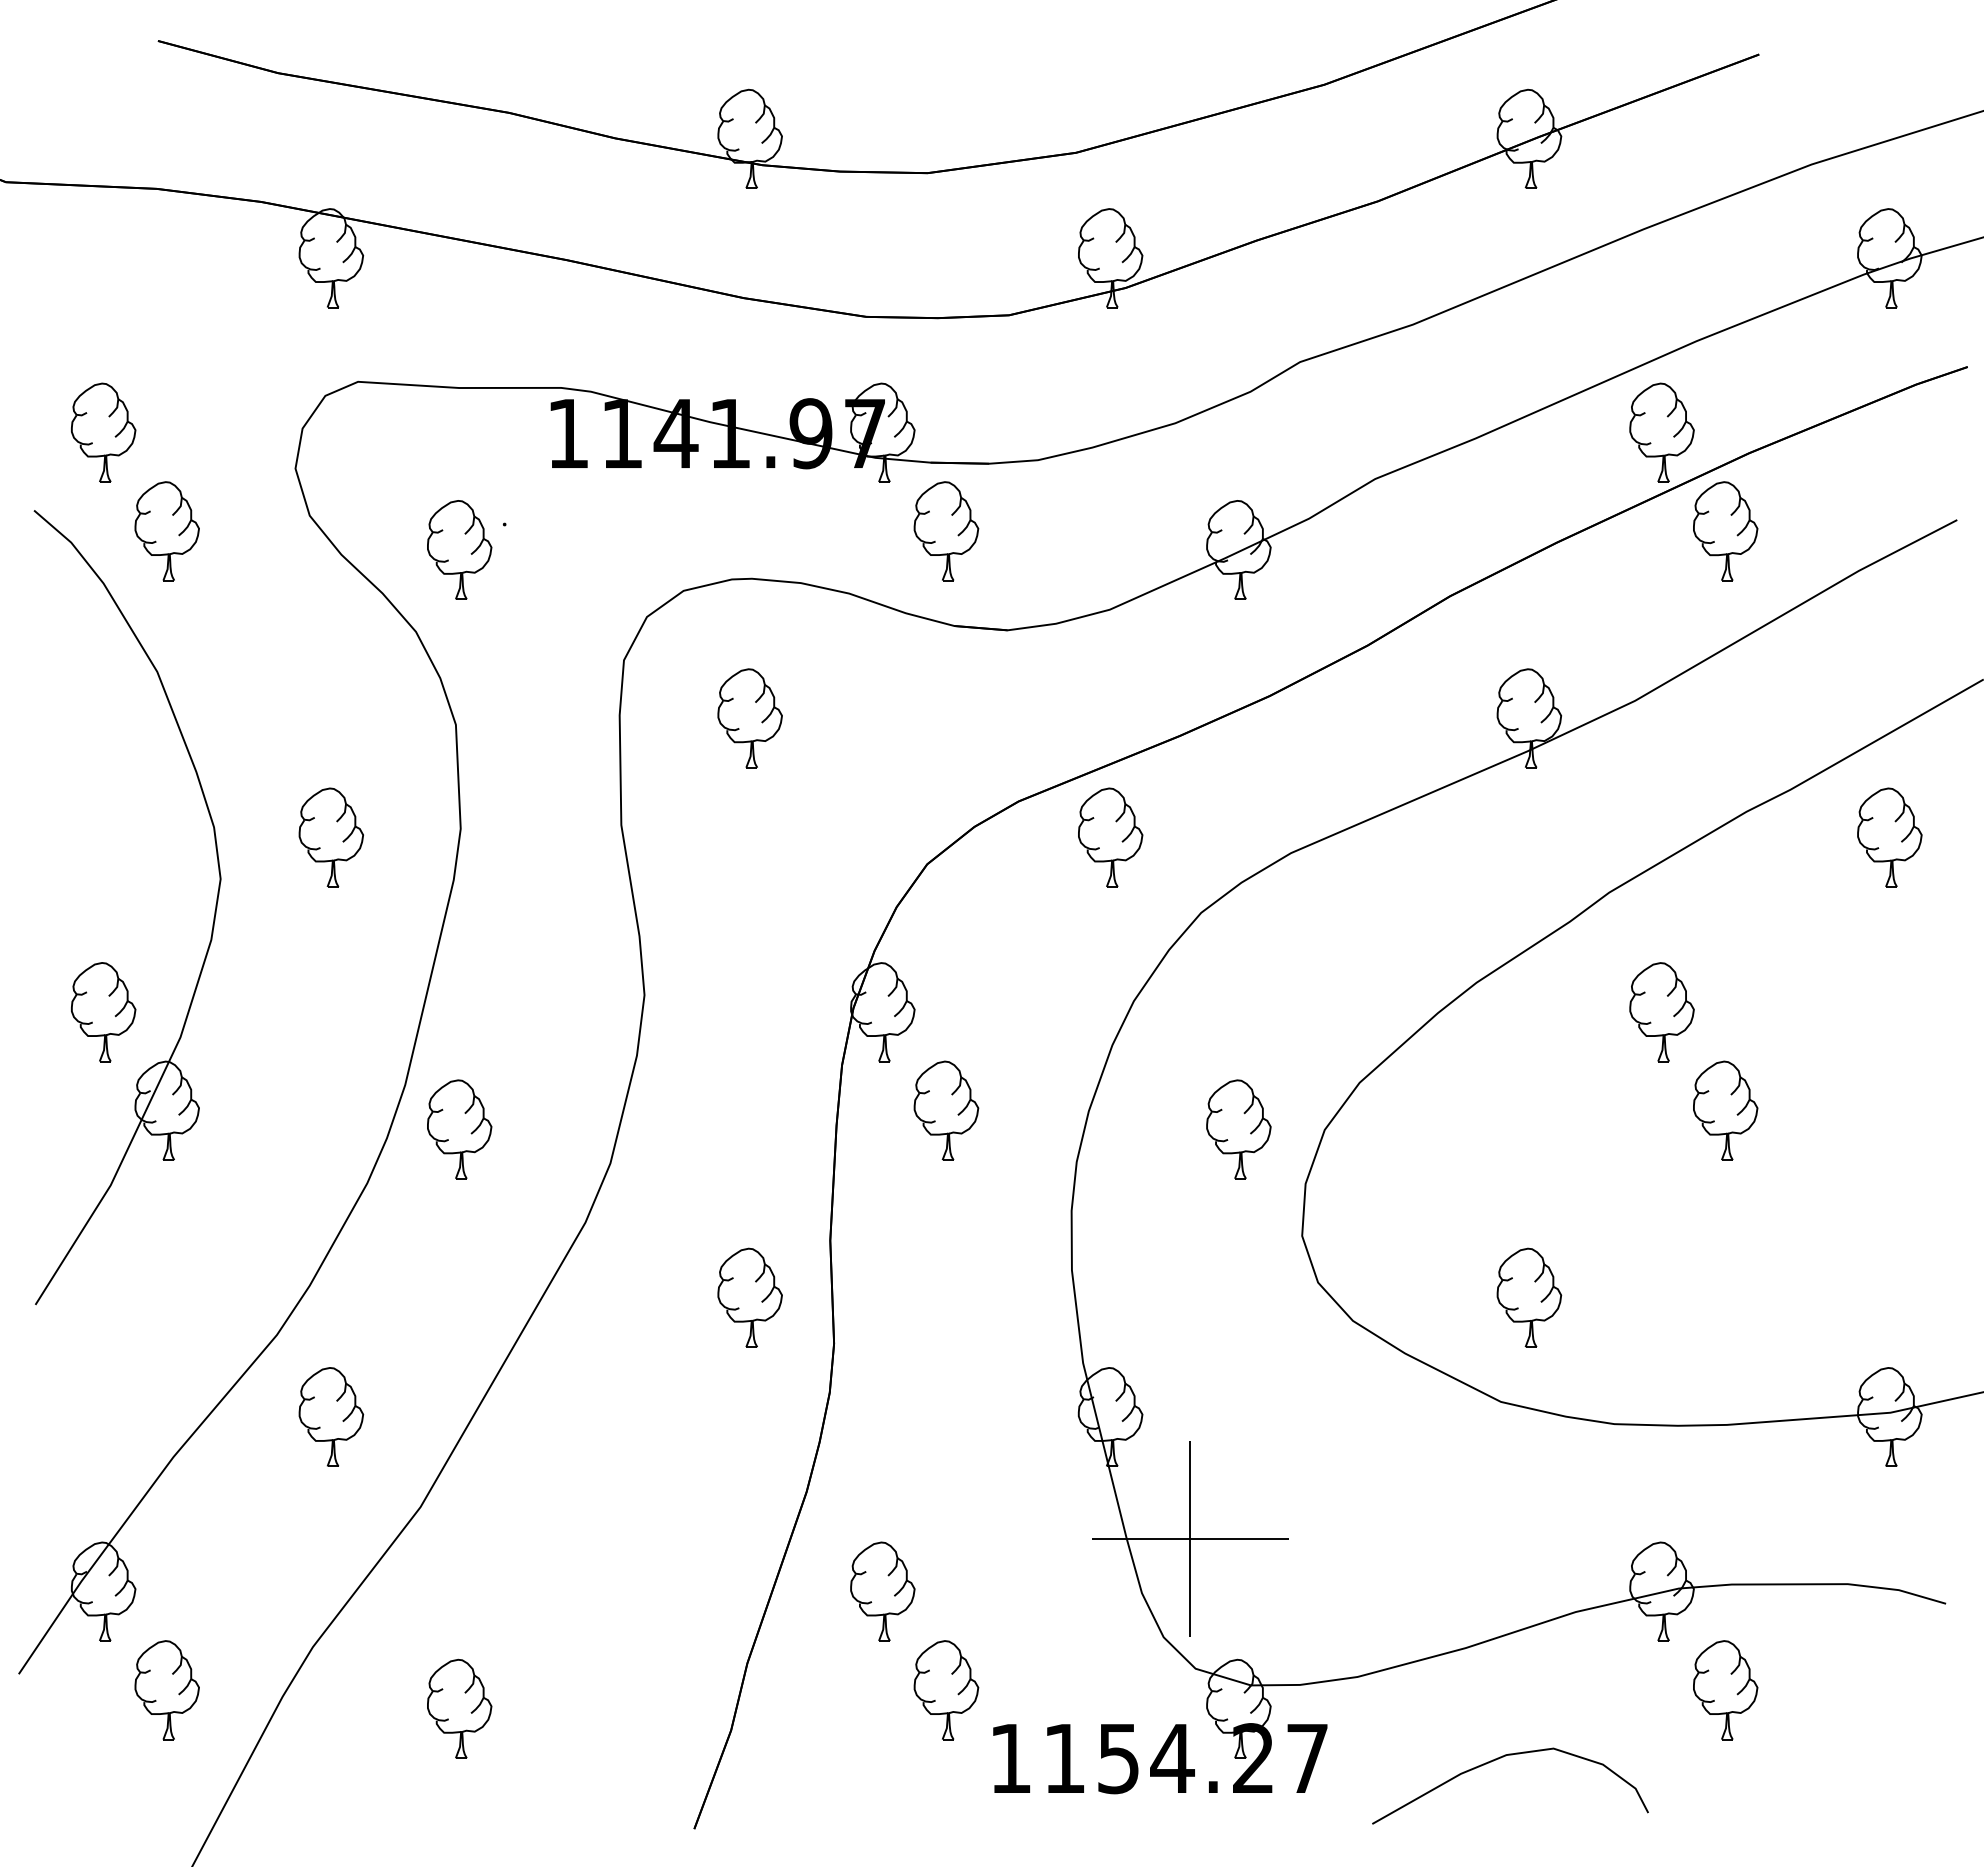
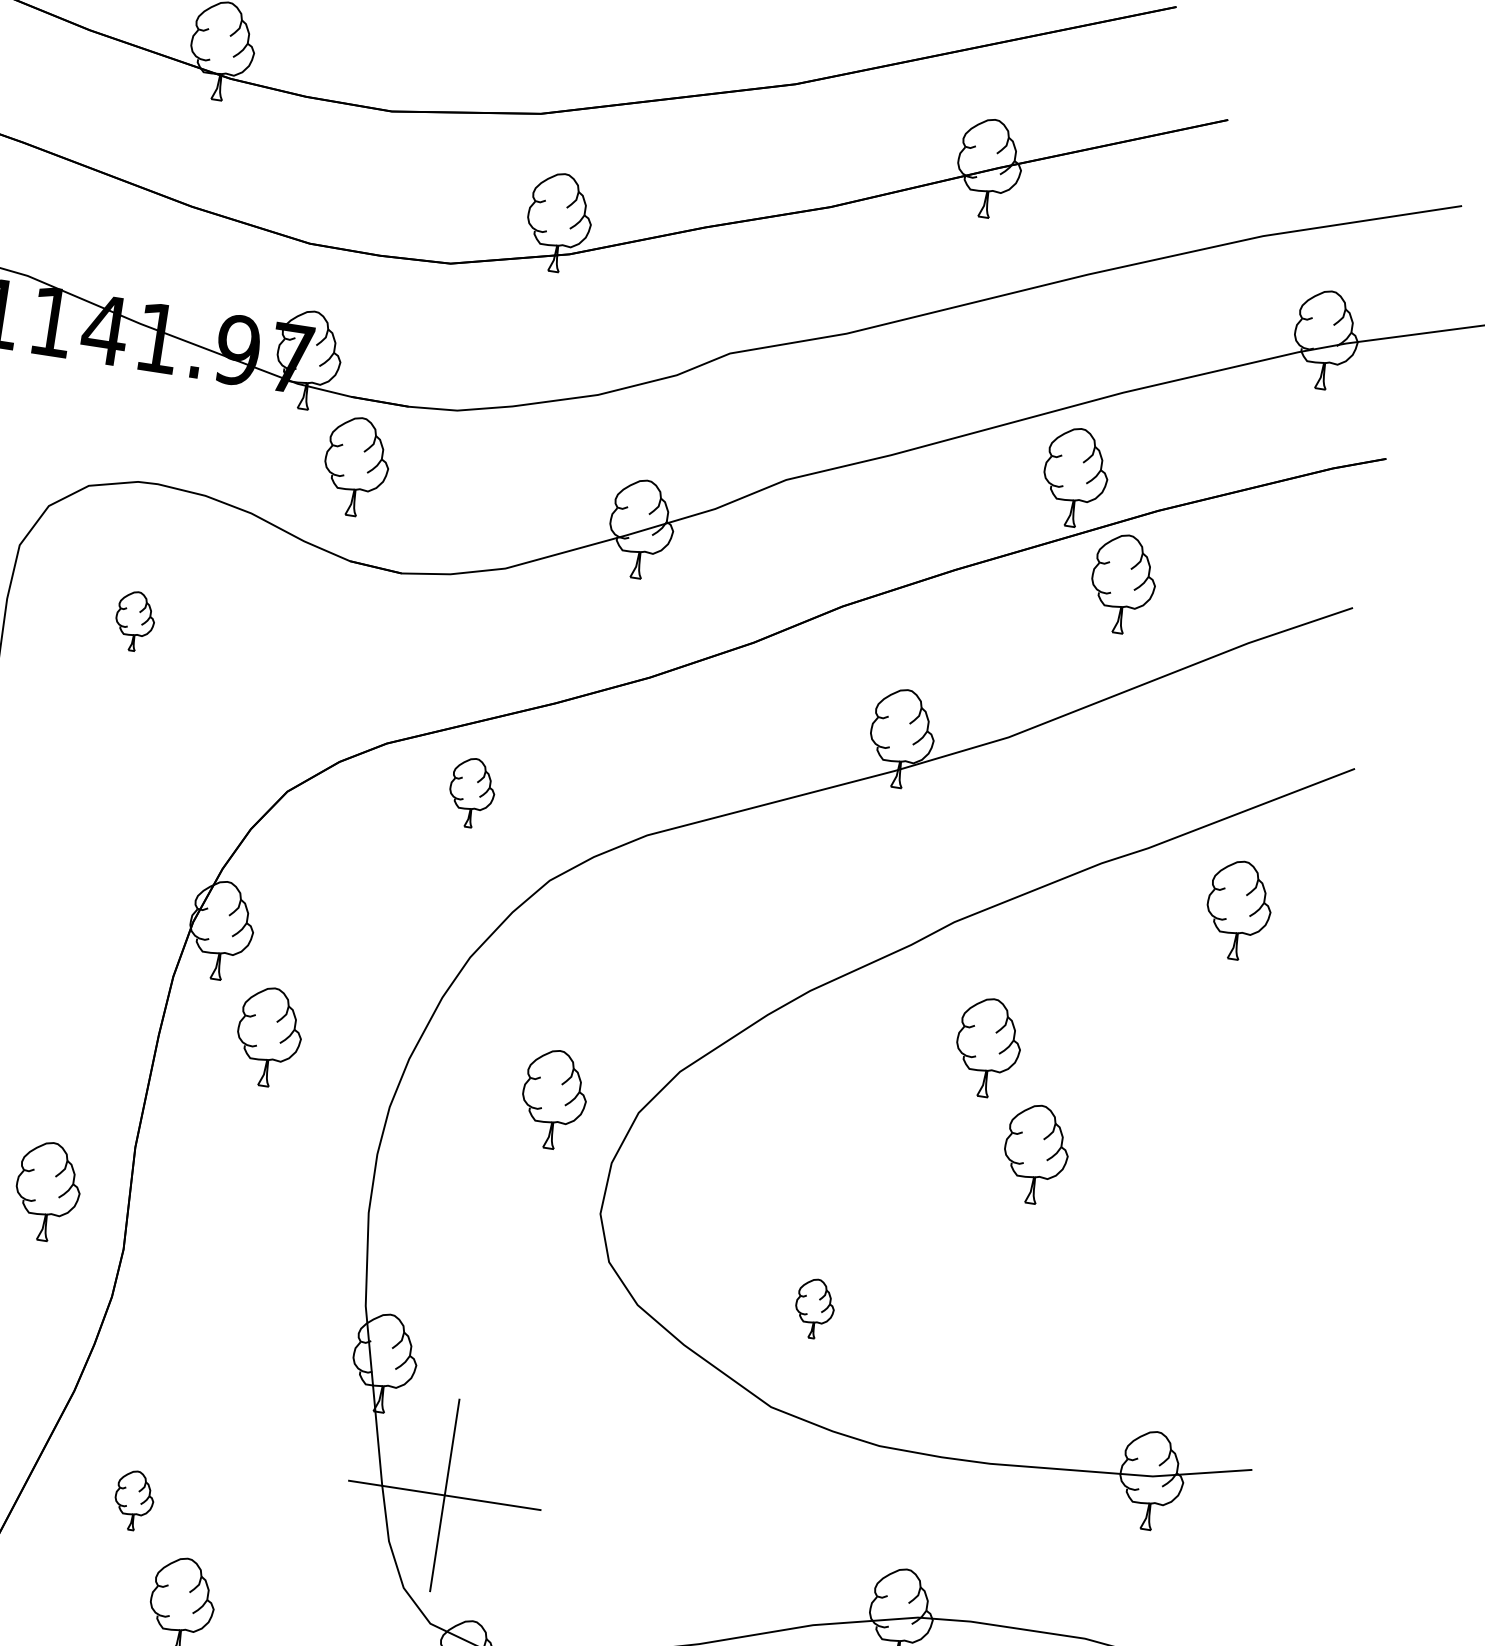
part: (749, 718) -> (134, 621), size x0.6
part: (1110, 837) -> (471, 792), size x0.7
part: (1529, 1297) -> (814, 1308), size x0.6
part: (882, 1591) -> (133, 1500), size x0.6

